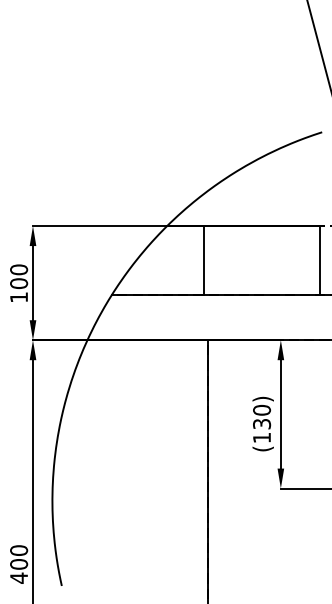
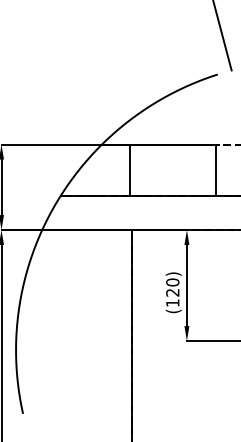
text: (262, 424) -> (173, 293), (130) -> (120)

